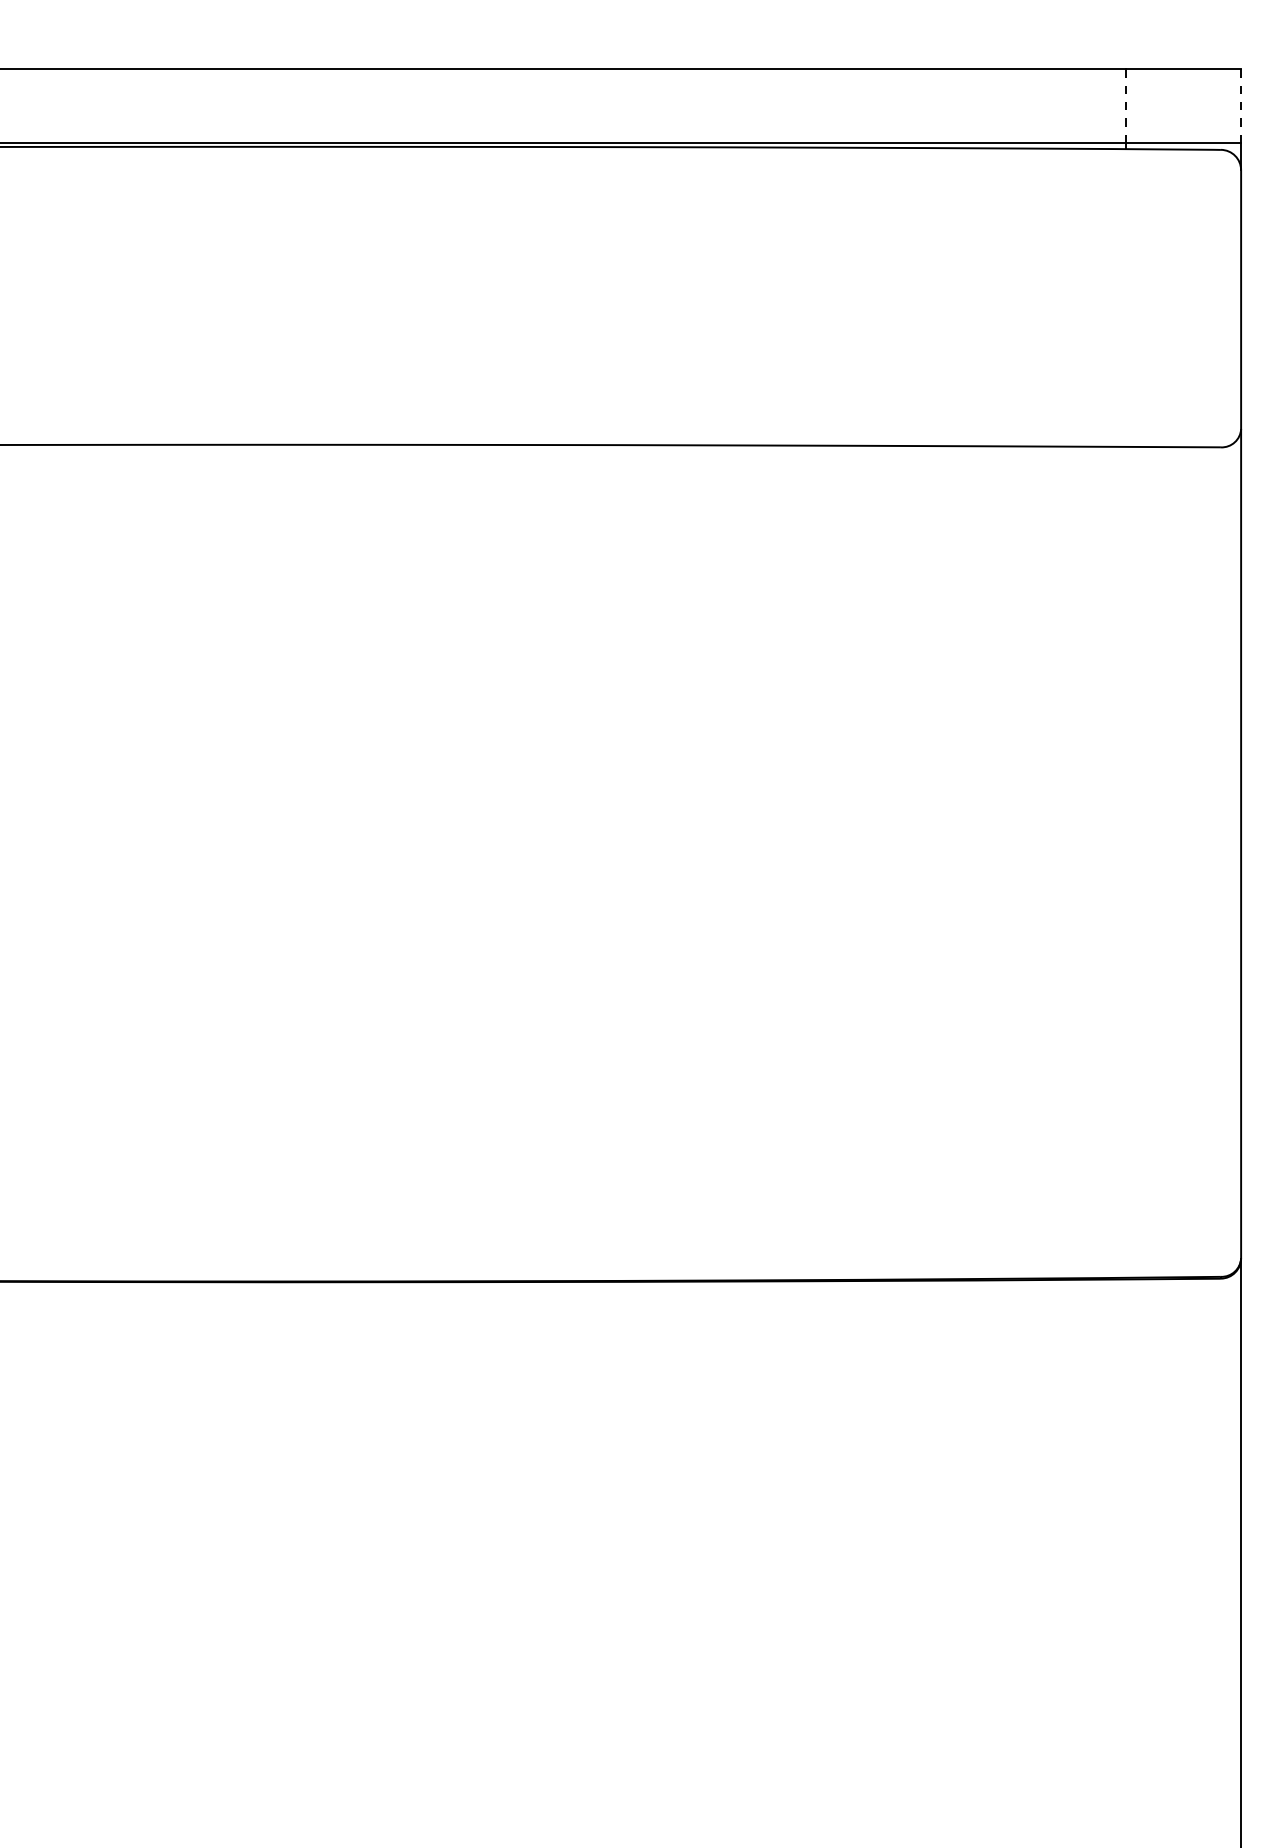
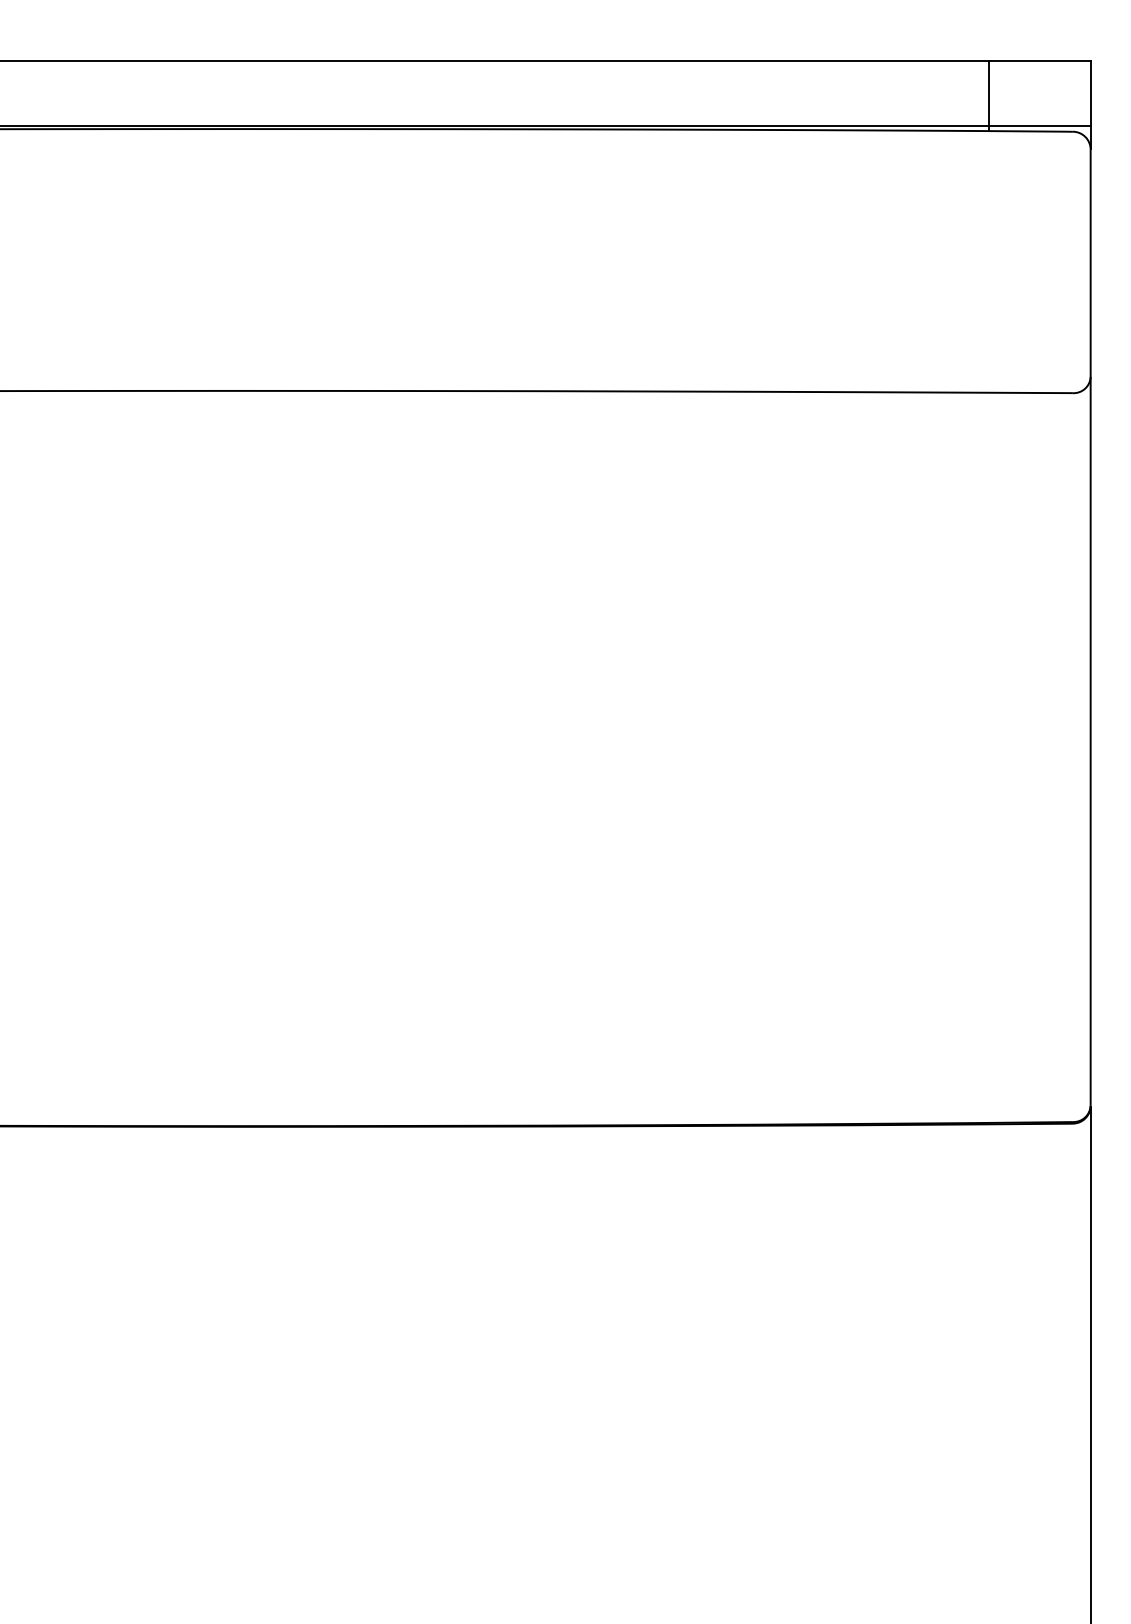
line: (1126, 107) -> (989, 94), dashed -> solid
line: (1240, 107) -> (1090, 94), dashed -> solid

